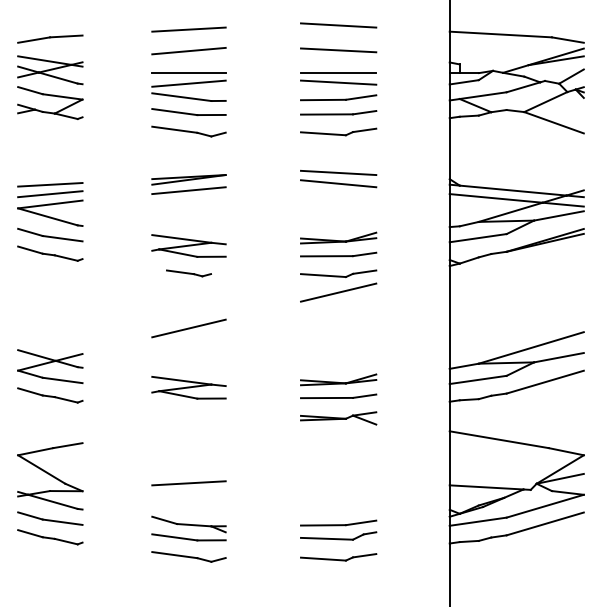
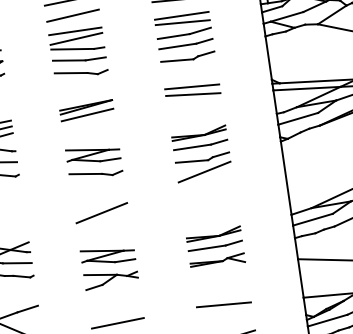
part: (188, 273) -> (95, 174), size x1.67
part: (188, 420) -> (111, 278), added
line: (338, 479) -> (223, 305), added

